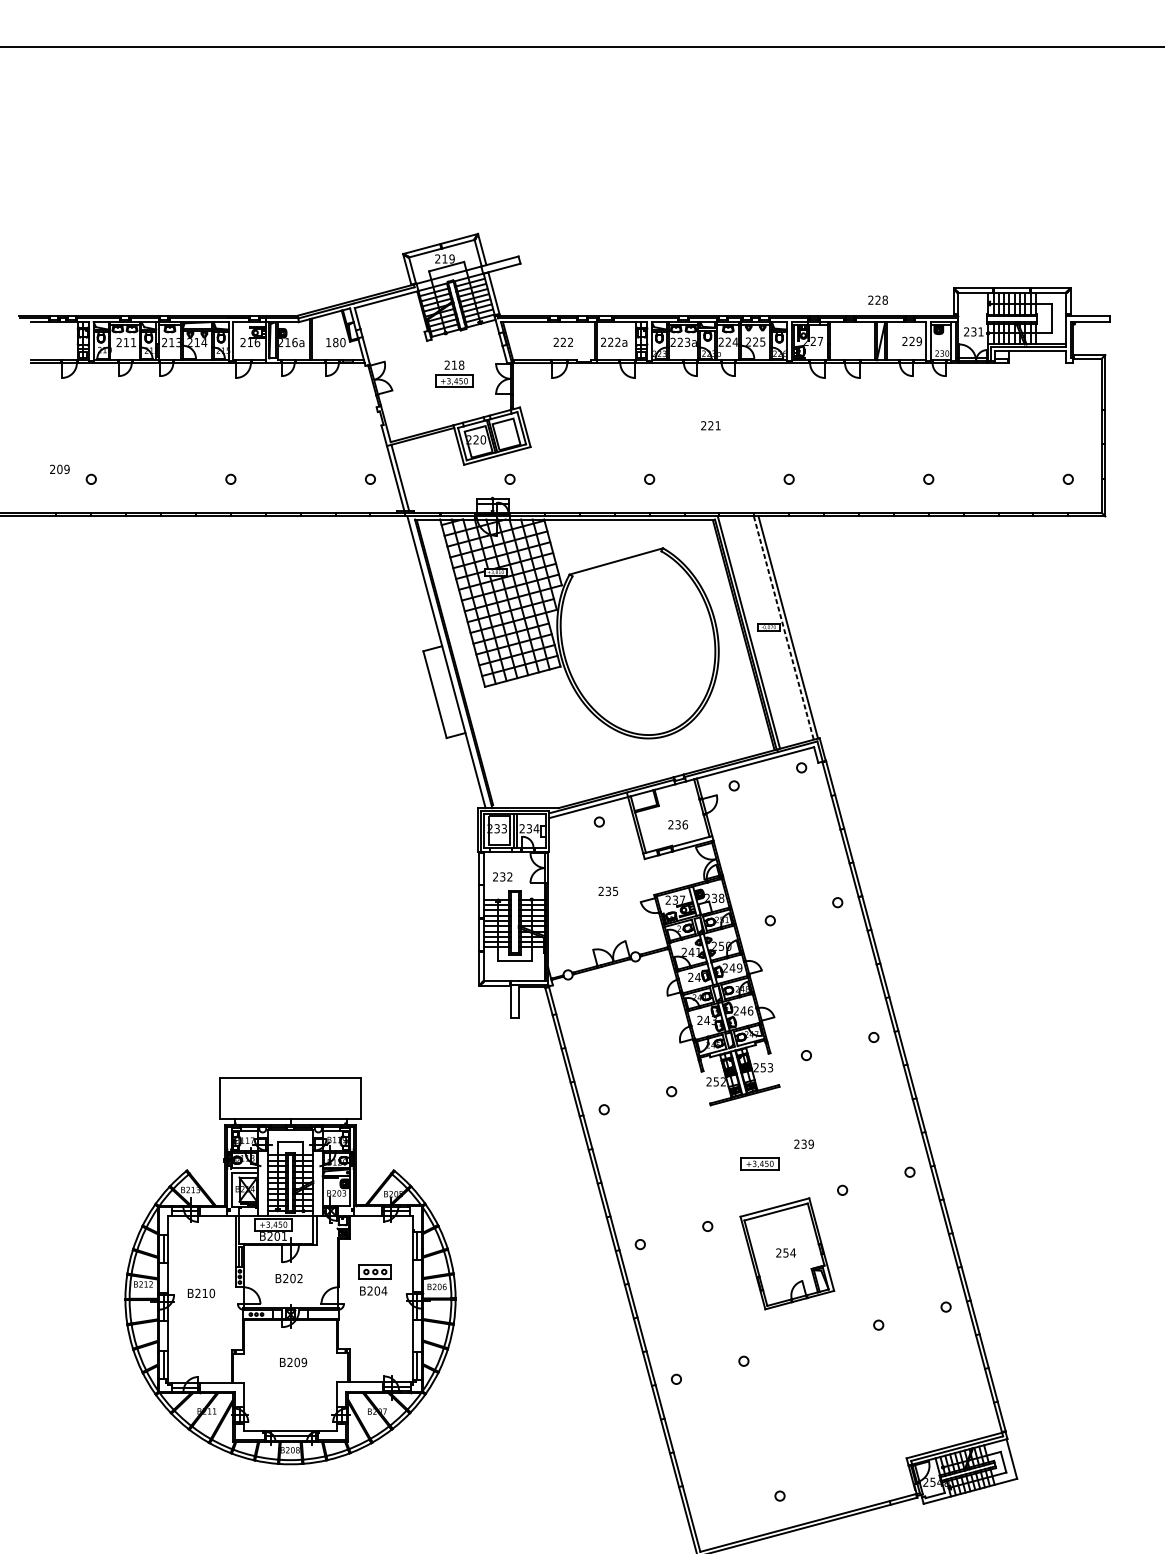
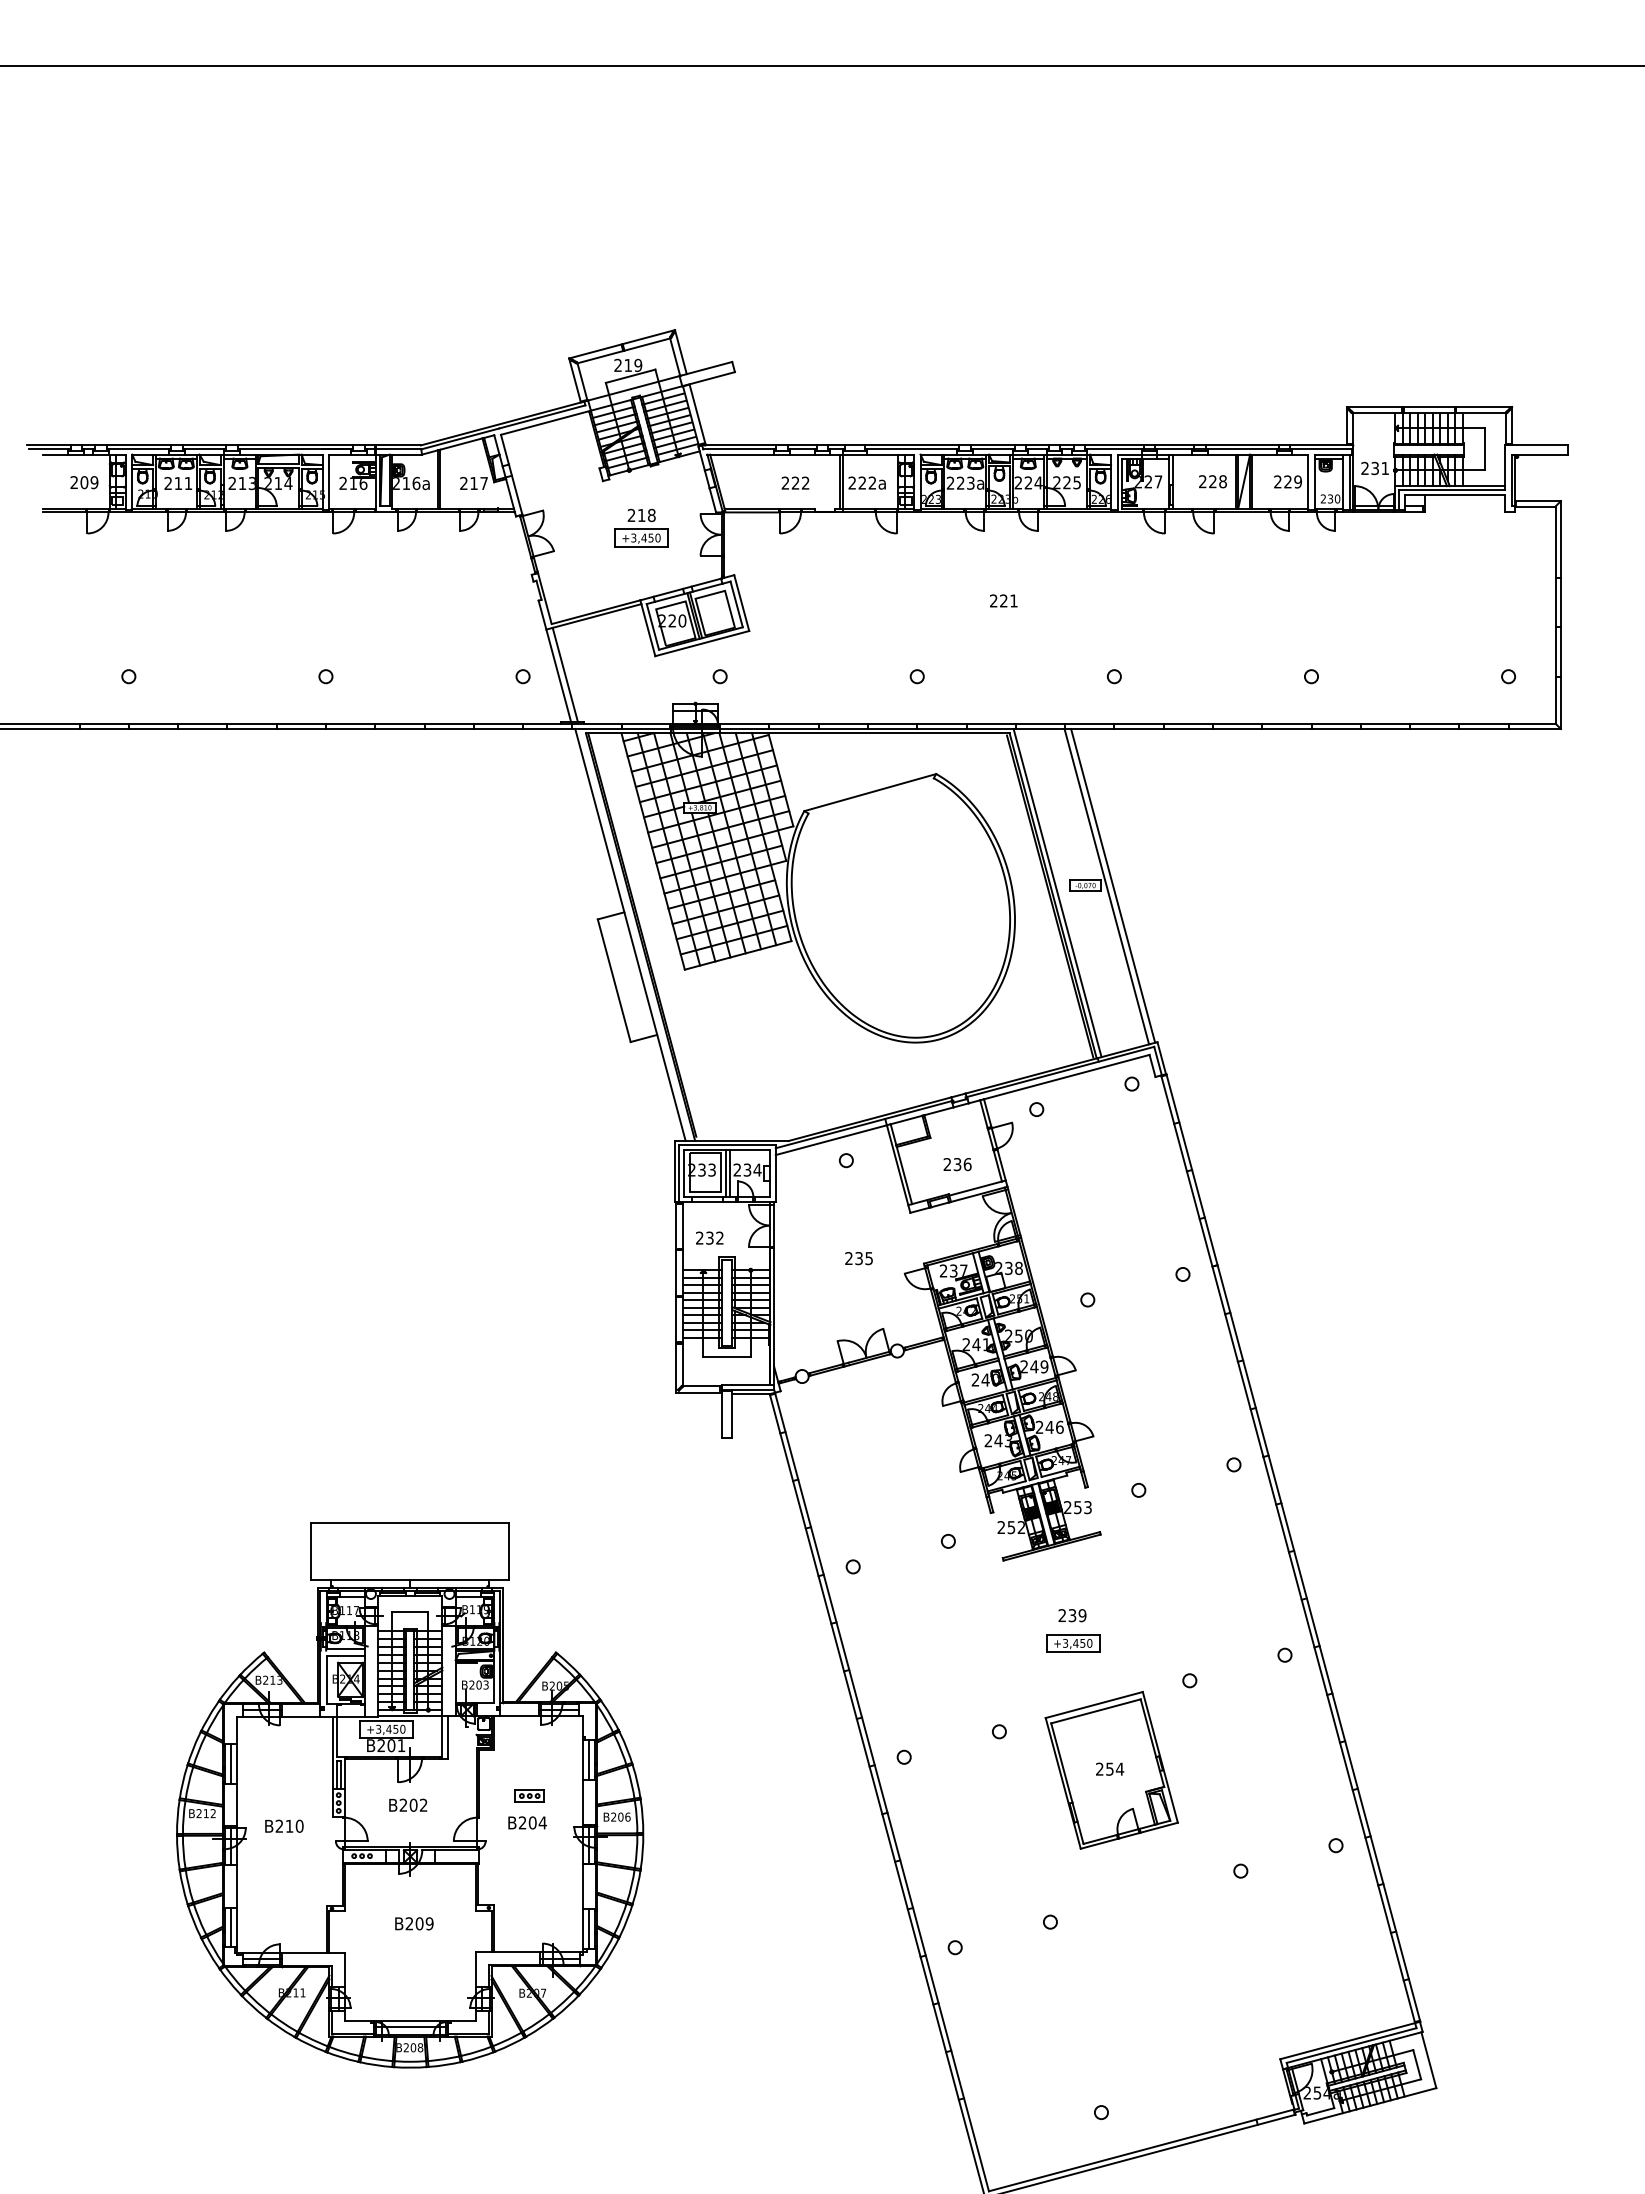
text: (877, 300) -> (1212, 481), moved
text: (336, 342) -> (474, 483), 180 -> 217
text: (59, 469) -> (84, 482), moved
line: (783, 628) -> (1106, 887), dashed -> solid
text: (804, 1144) -> (1072, 1615), moved
part: (375, 1271) -> (529, 1795), size x0.62

